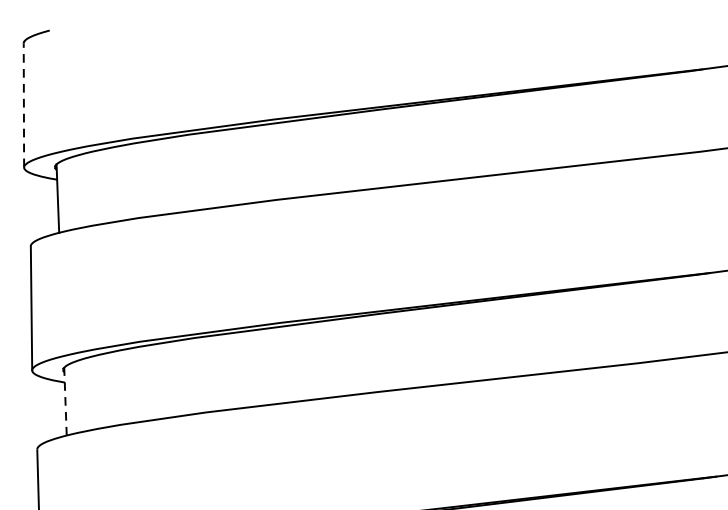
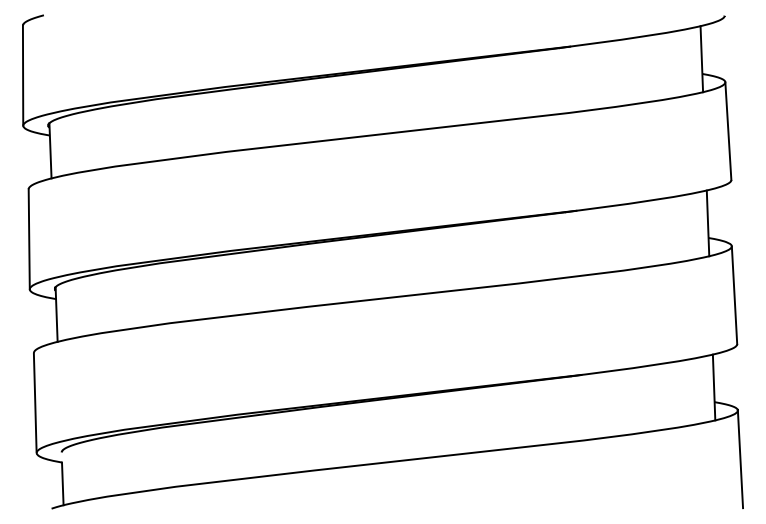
line: (24, 105) -> (23, 75), dashed -> solid
line: (65, 401) -> (56, 314), dashed -> solid

